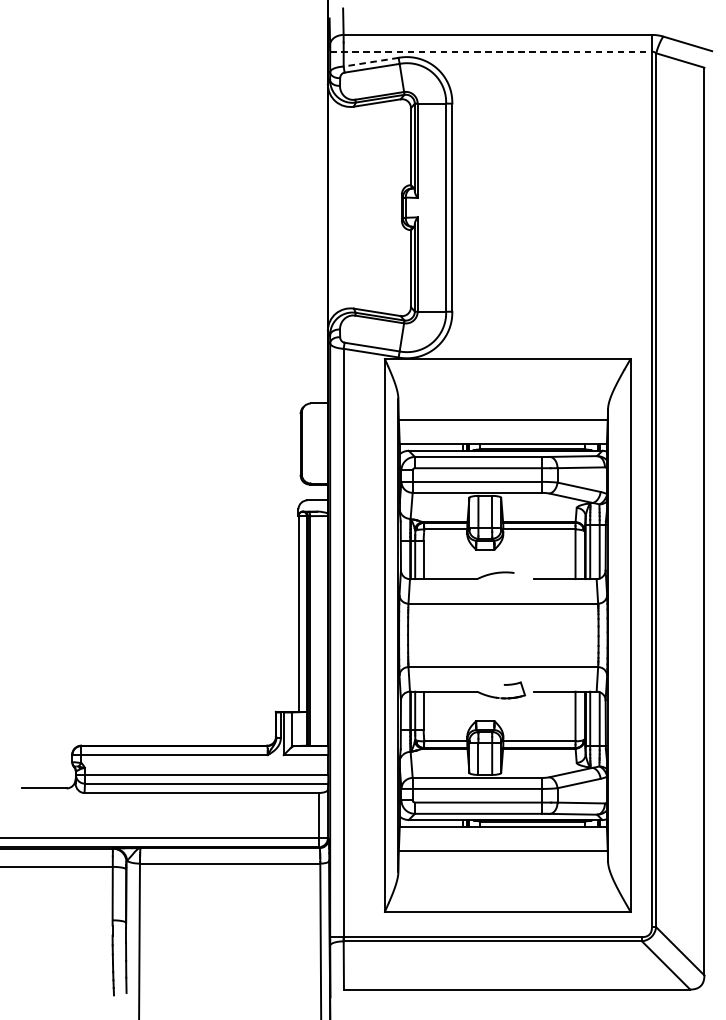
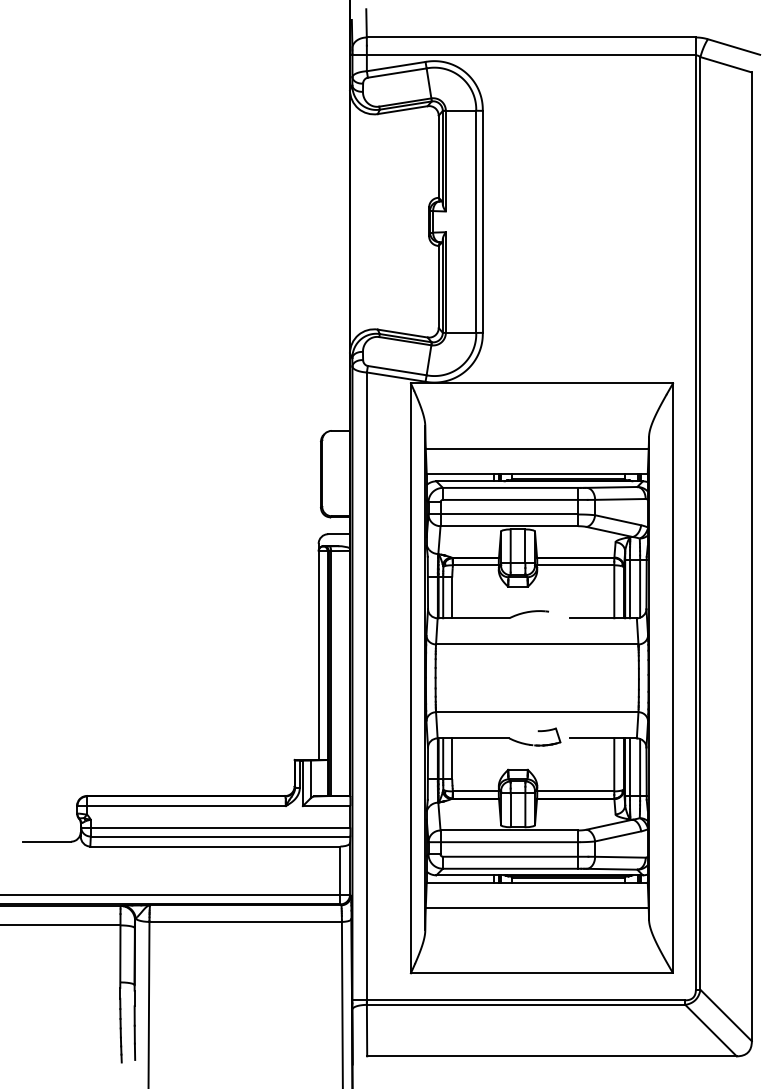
line: (491, 51) -> (524, 55), dashed -> solid
line: (371, 62) -> (396, 66), dashed -> solid

